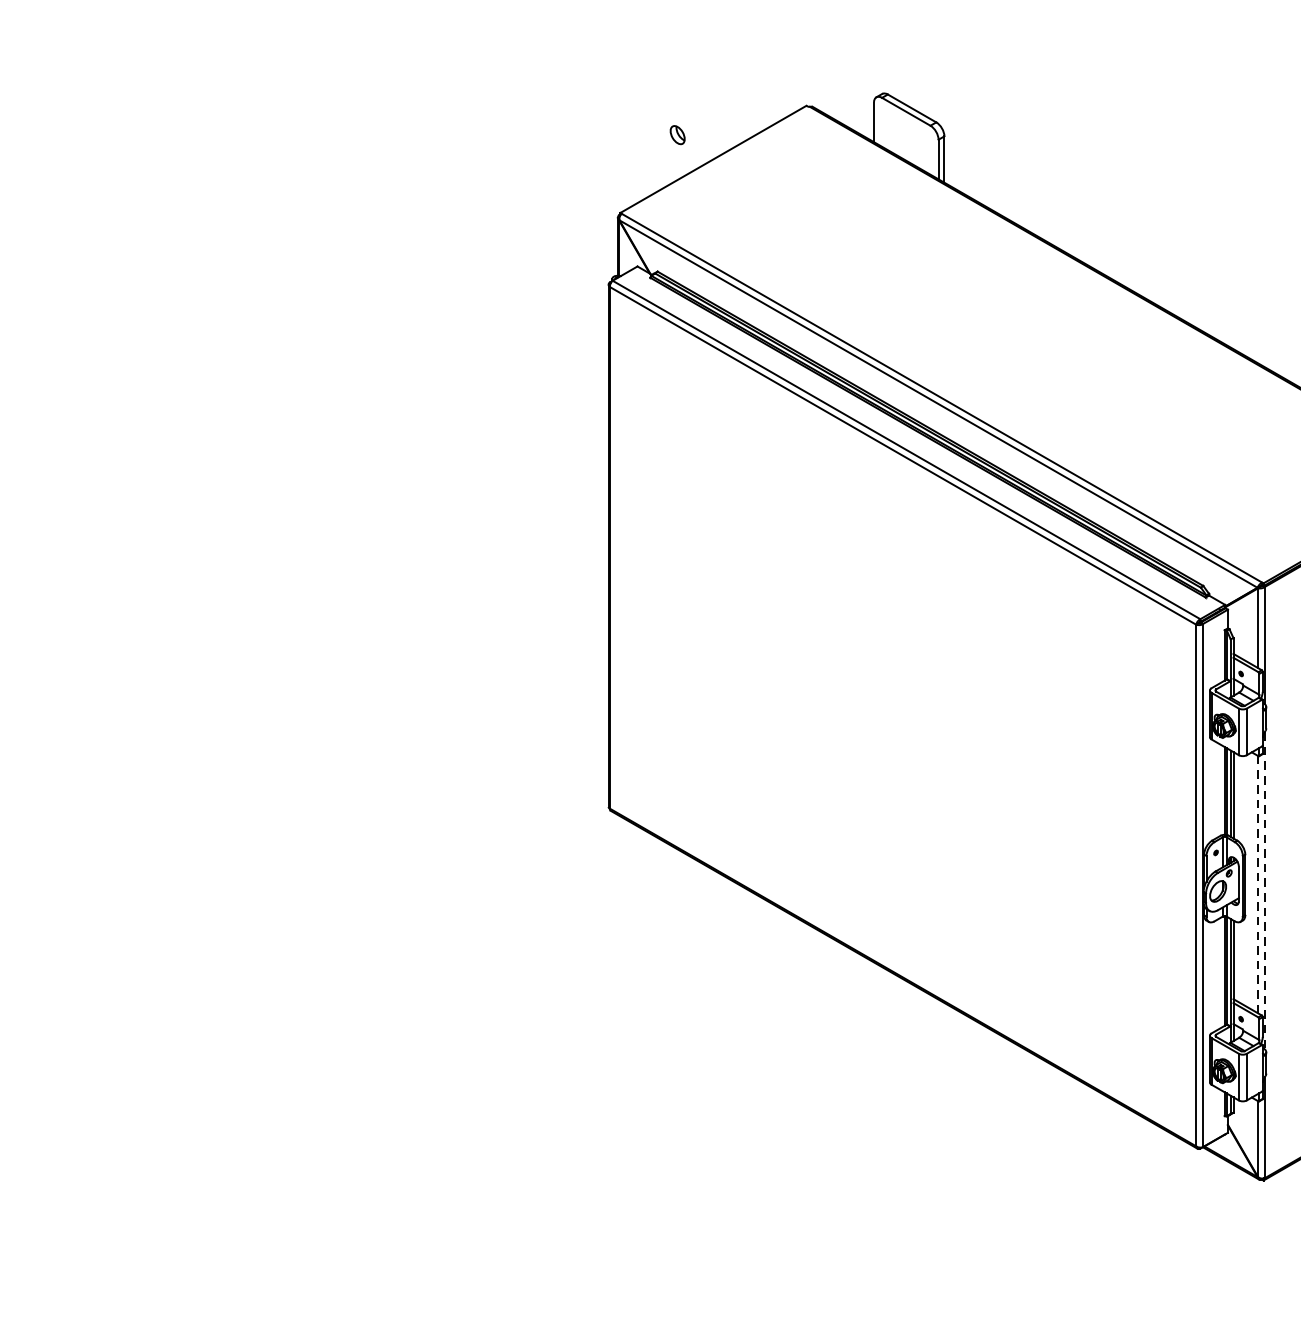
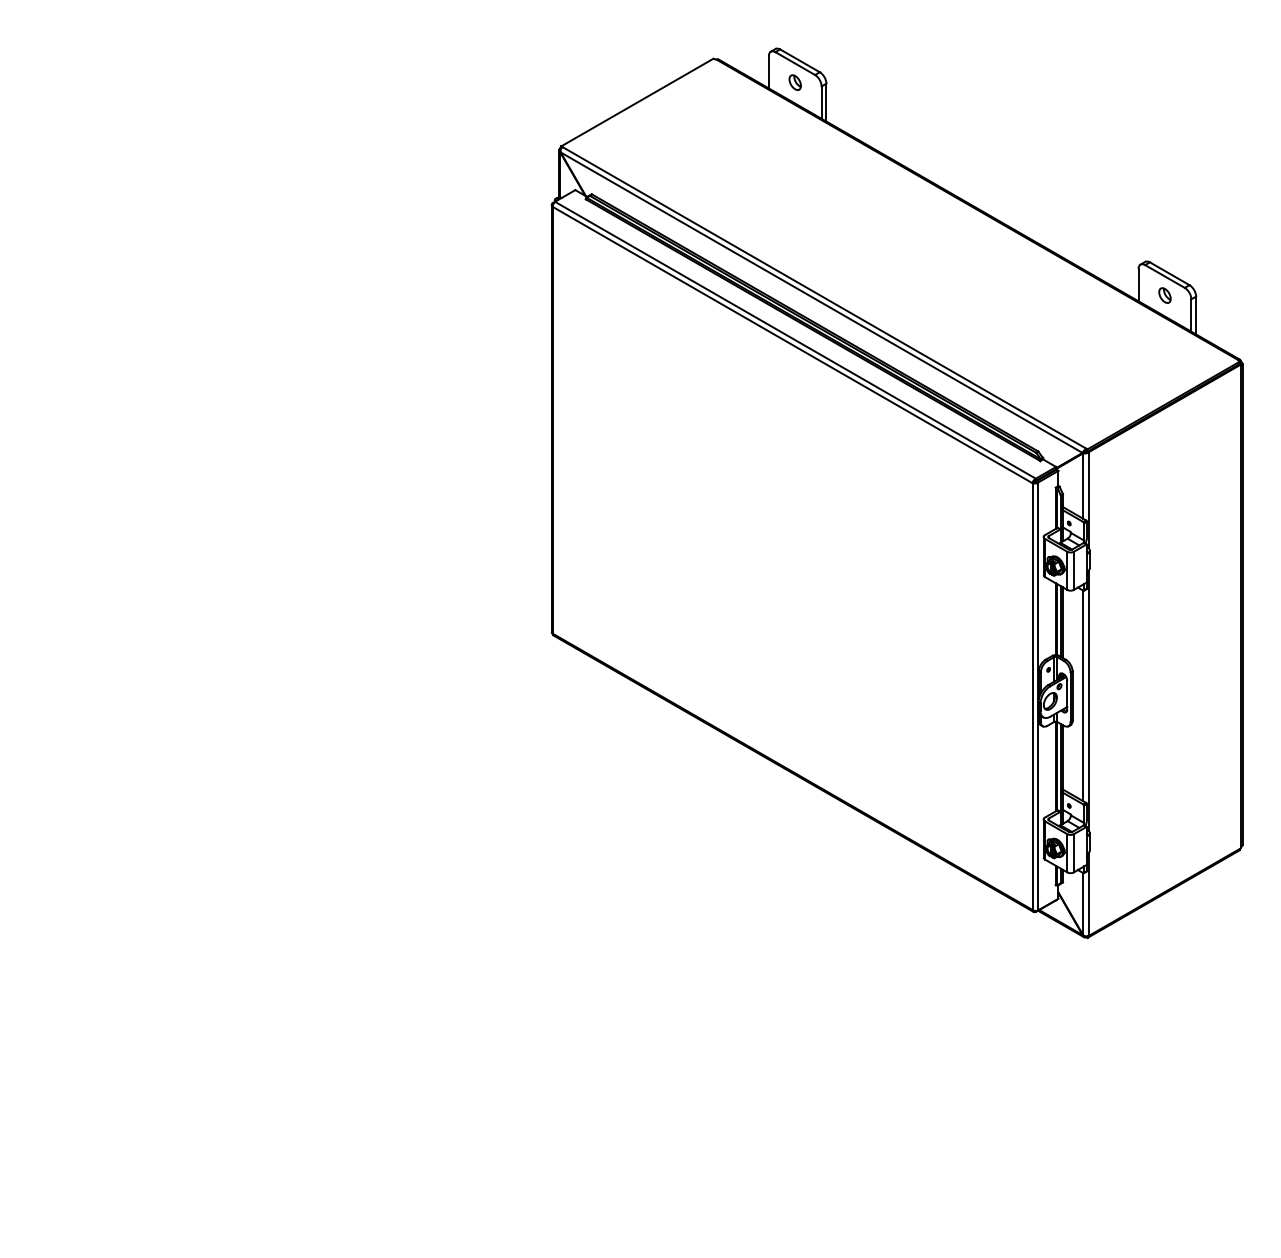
part: (676, 134) -> (794, 82), moved
line: (1257, 884) -> (1082, 695), dashed -> solid
line: (1264, 890) -> (1088, 700), dashed -> solid

